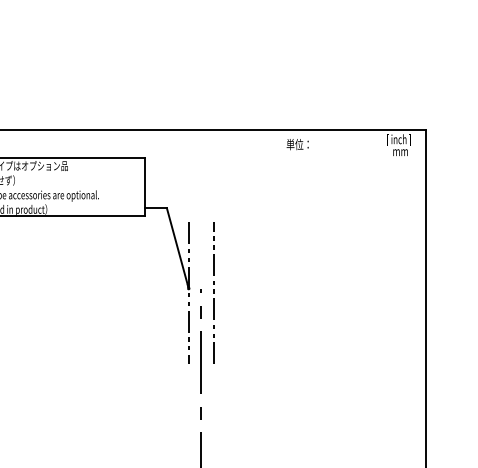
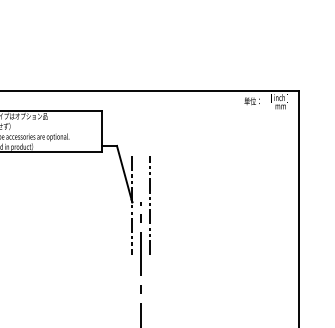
text: (297, 144) -> (251, 101), moved

